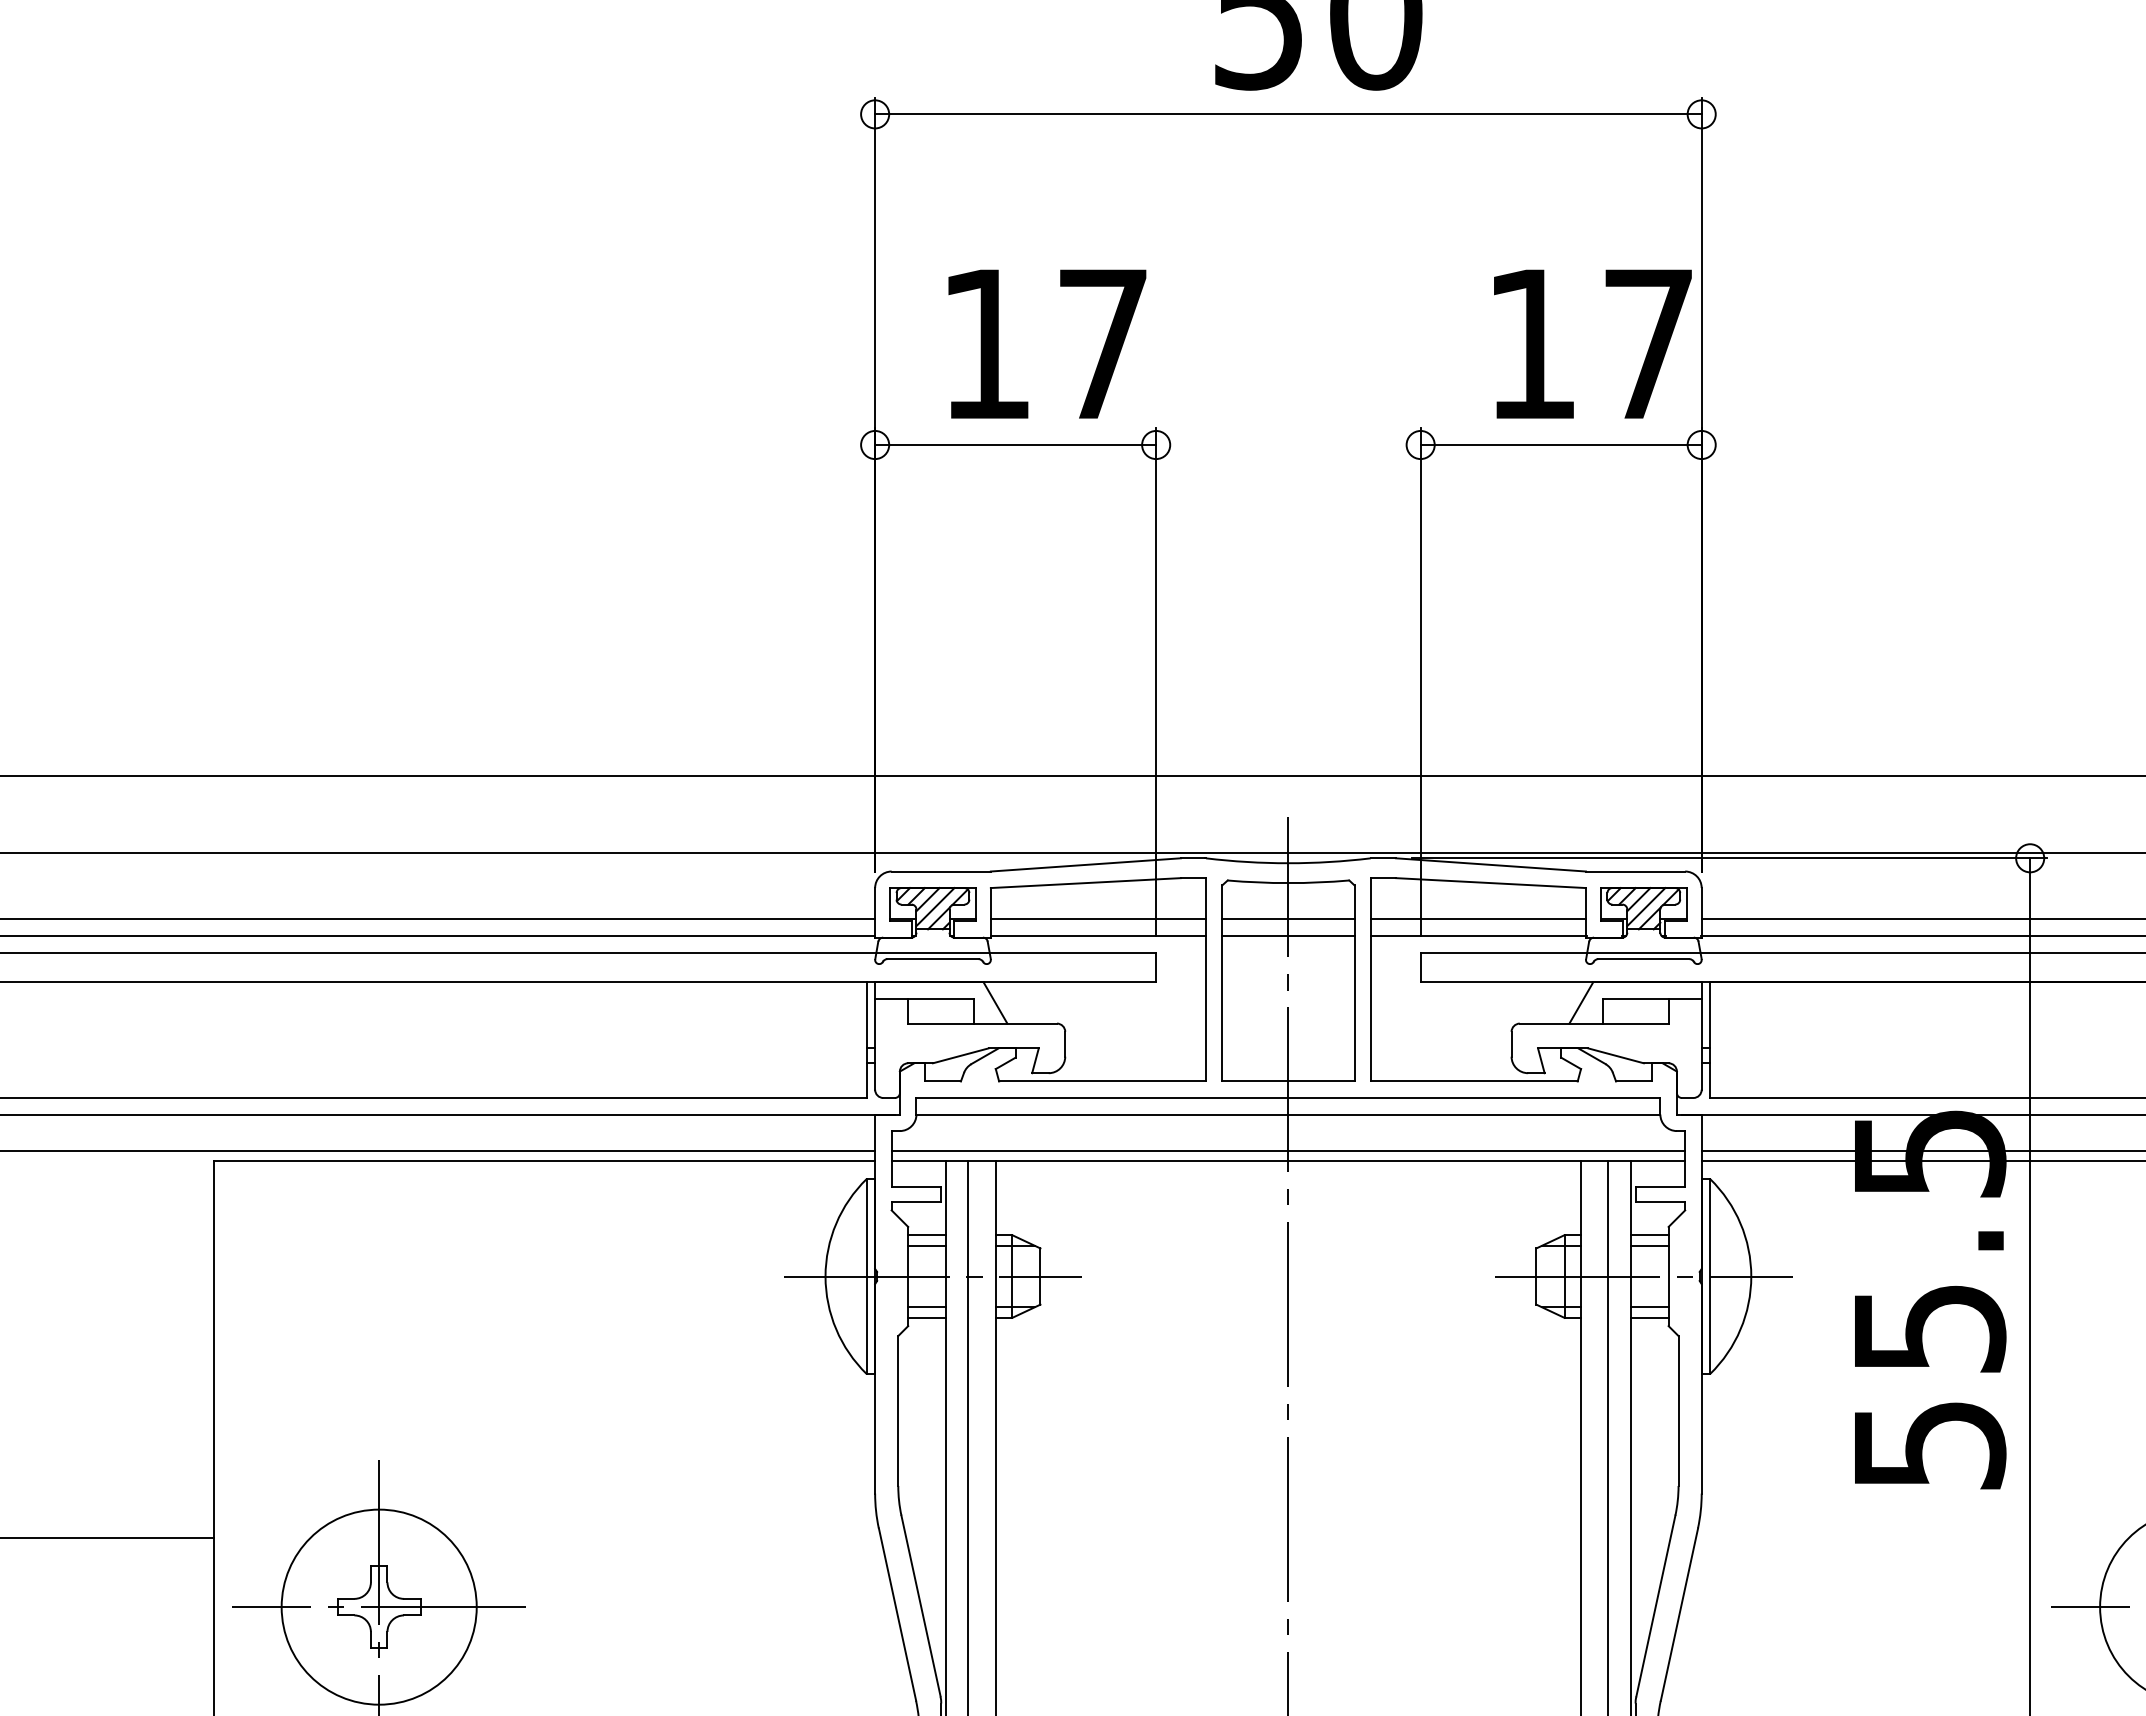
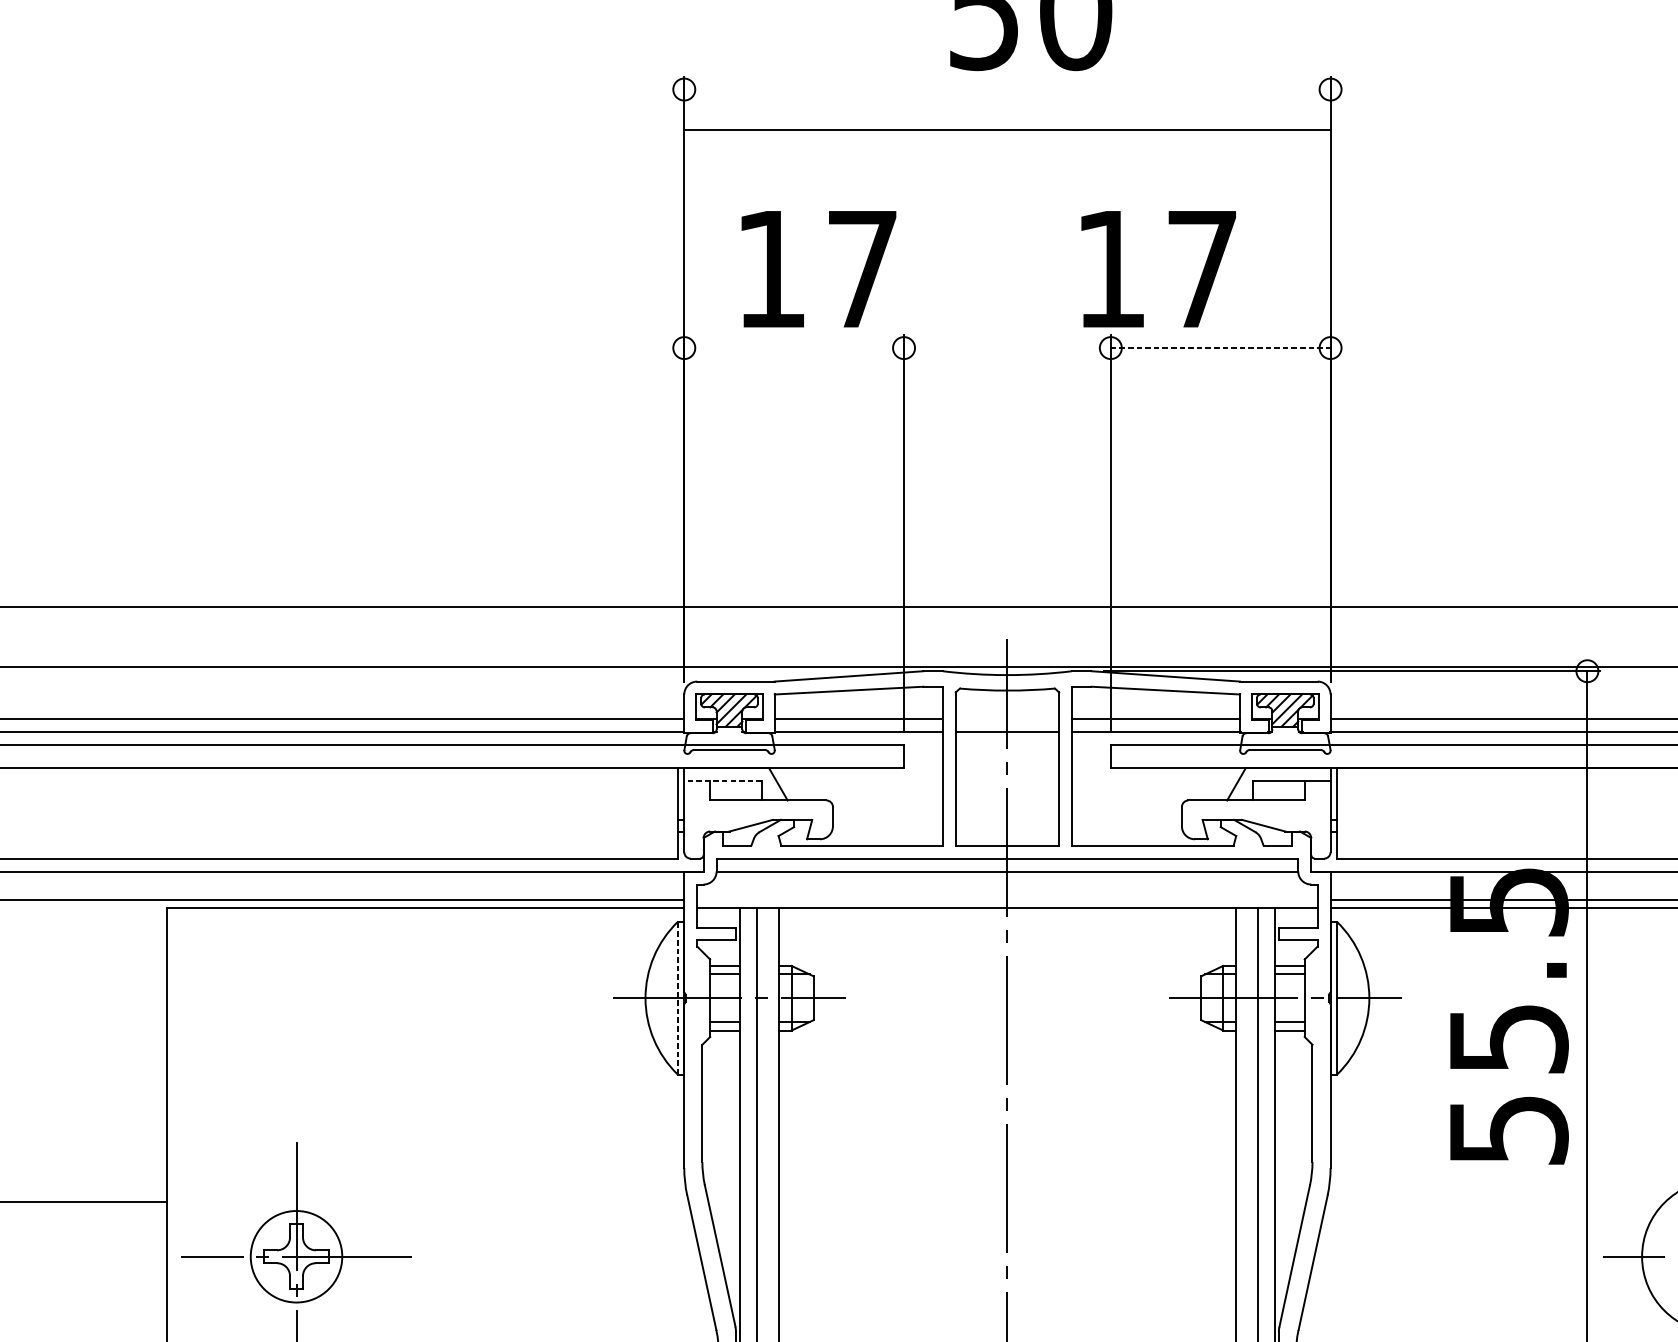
line: (1288, 114) -> (1007, 130), moved
text: (1592, 343) -> (1158, 268), moved
line: (1015, 445) -> (794, 348), removed
line: (1561, 445) -> (1220, 348), solid -> dashed
line: (1288, 919) -> (1007, 719), removed
line: (924, 998) -> (722, 780), solid -> dashed
line: (1288, 1150) -> (1007, 899), removed
line: (866, 1276) -> (677, 998), solid -> dashed
circle: (378, 1606) -> (295, 1256), size x0.6

